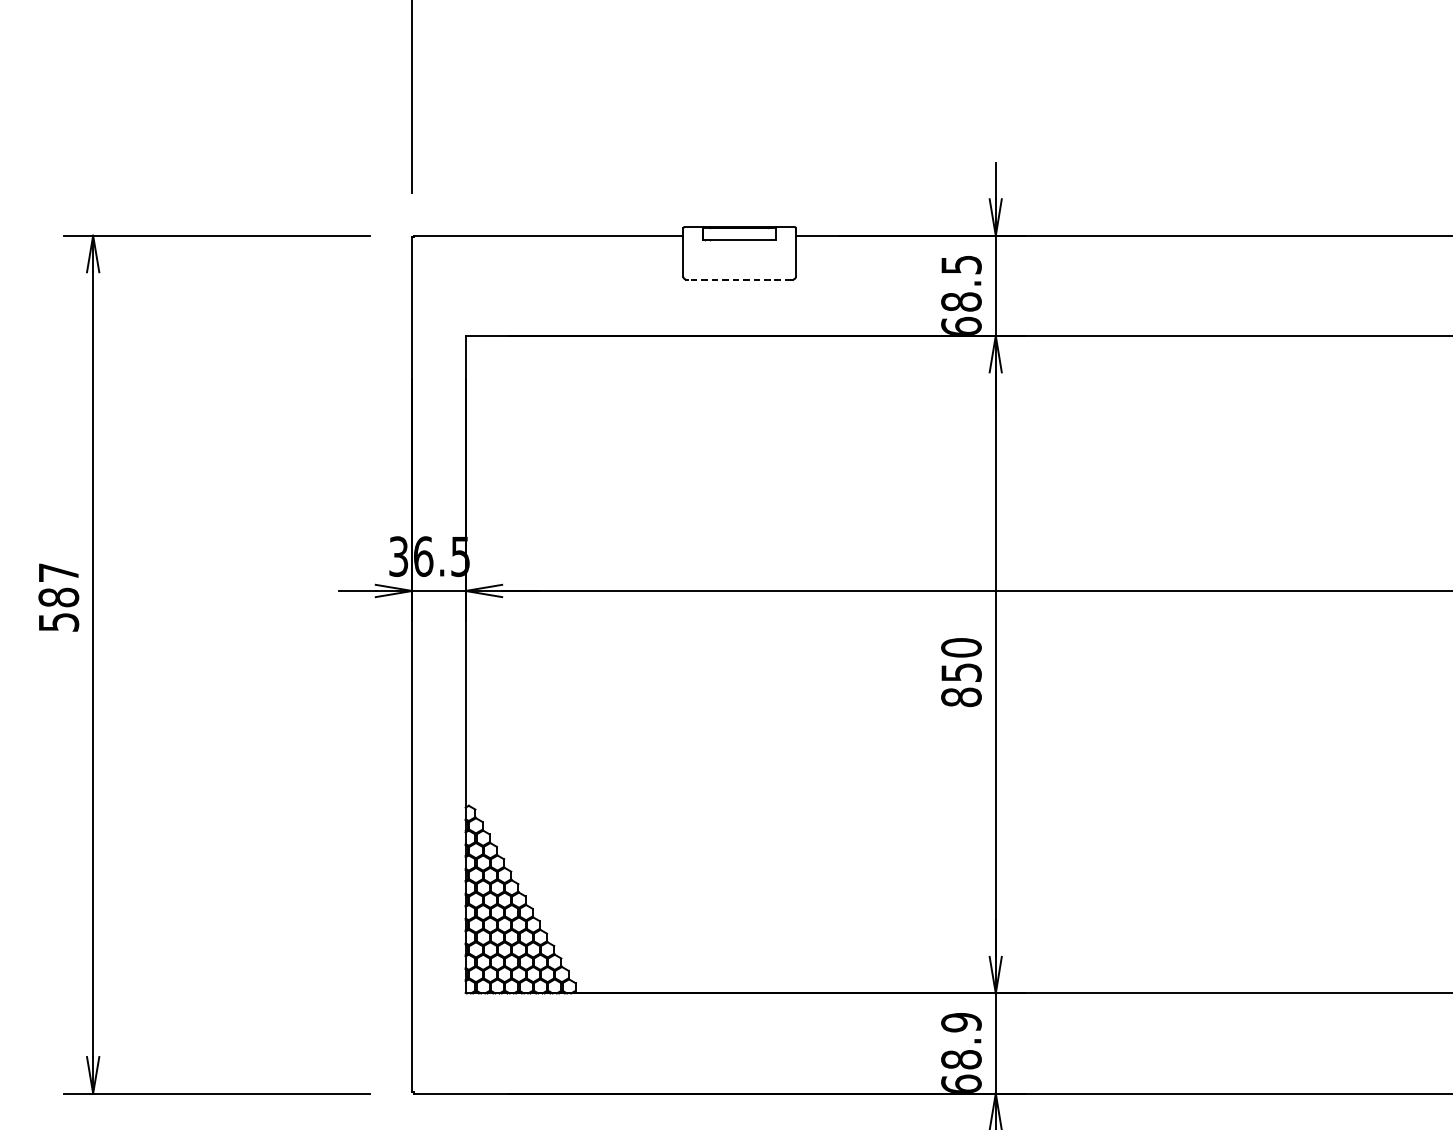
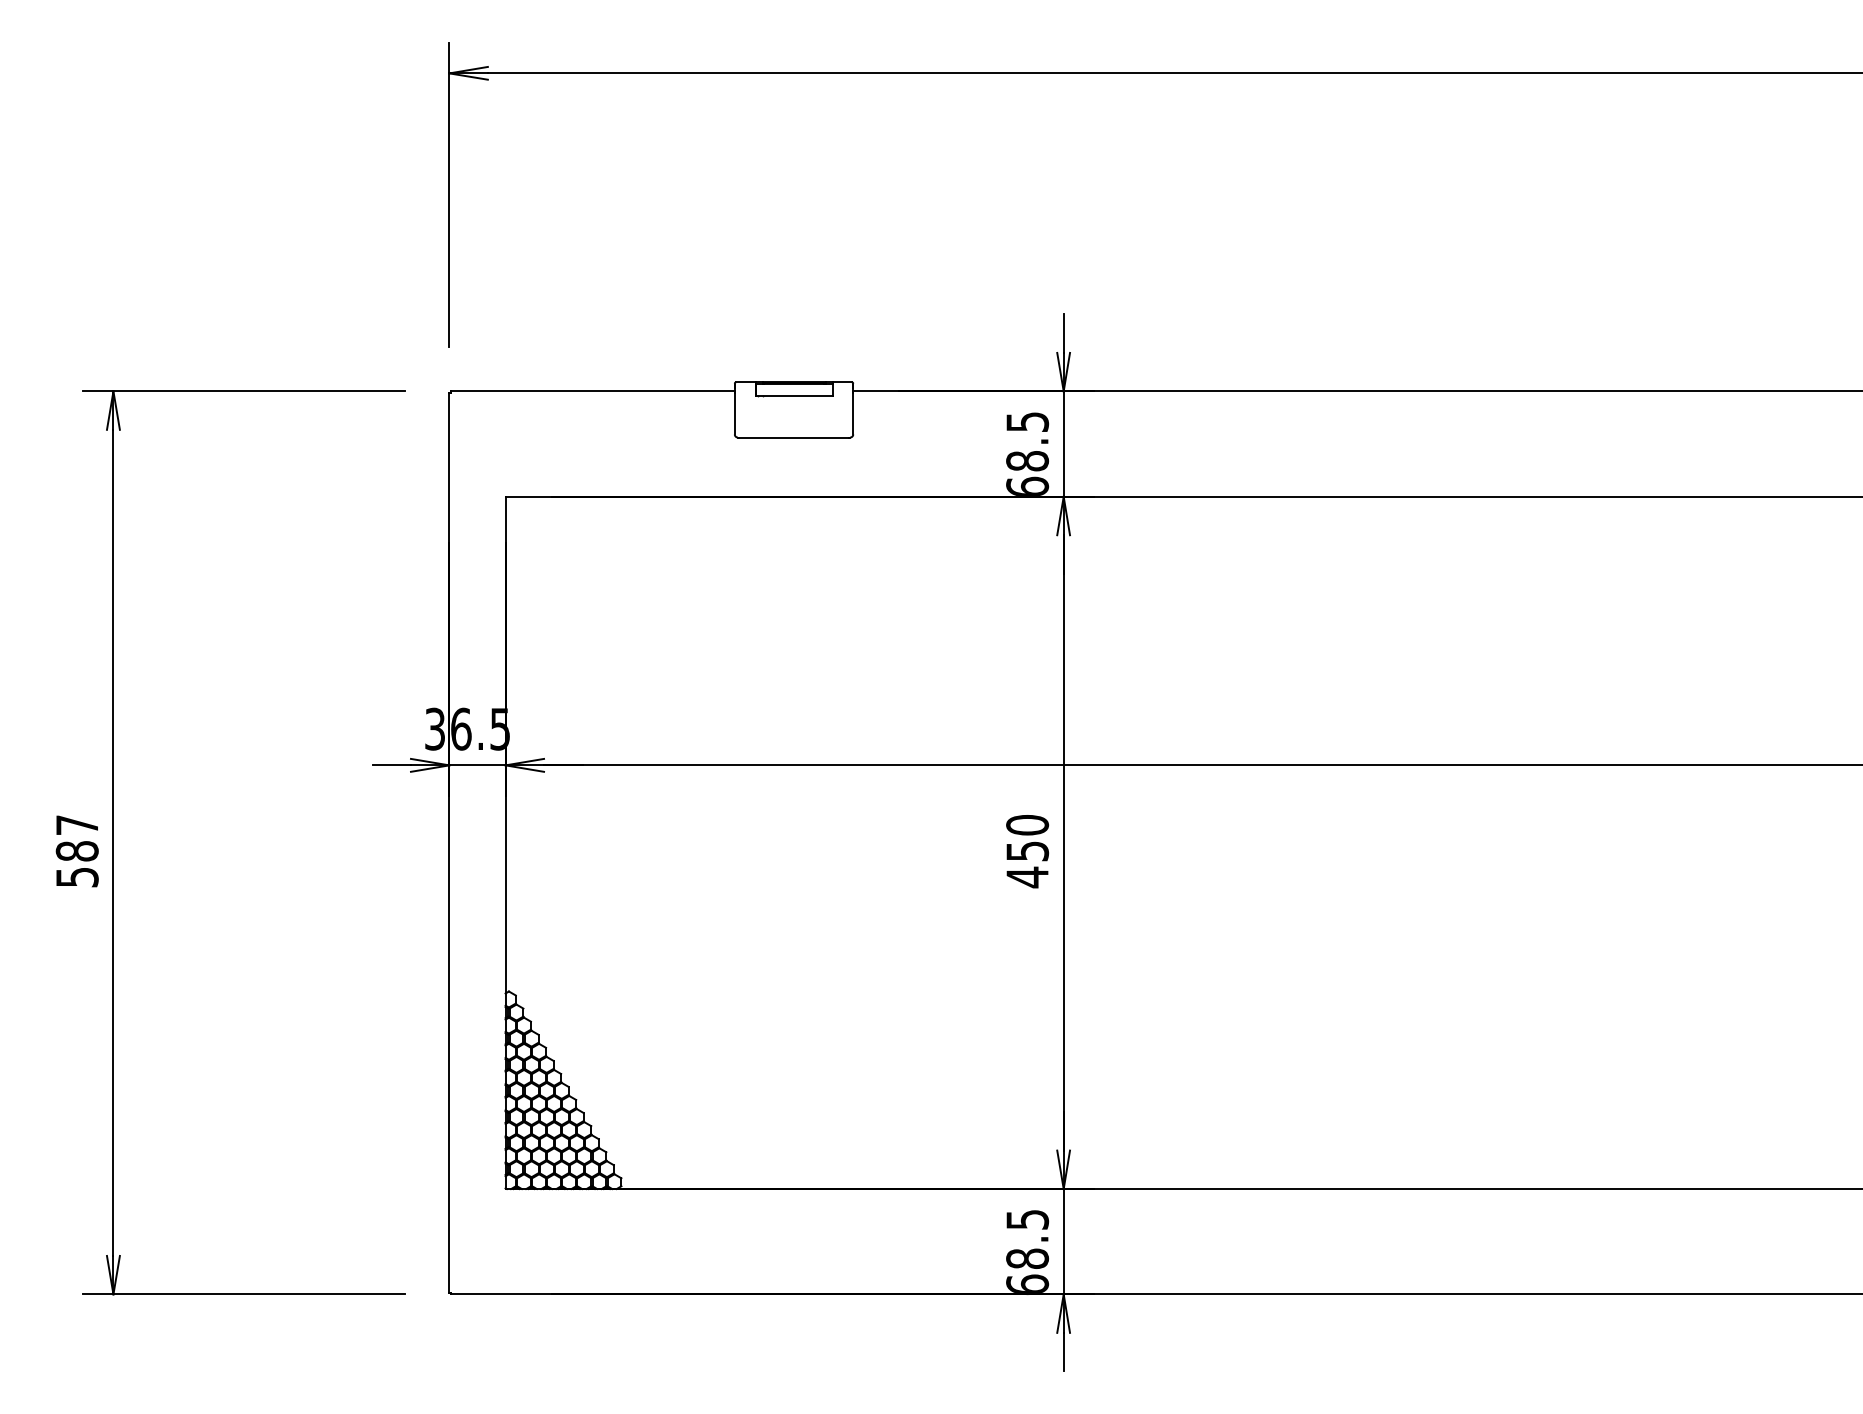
line: (740, 279) -> (794, 437), dashed -> solid
text: (58, 597) -> (76, 851), moved
text: (961, 697) -> (1027, 877), 850 -> 450
text: (961, 1022) -> (1027, 1219), 68.9 -> 68.5

